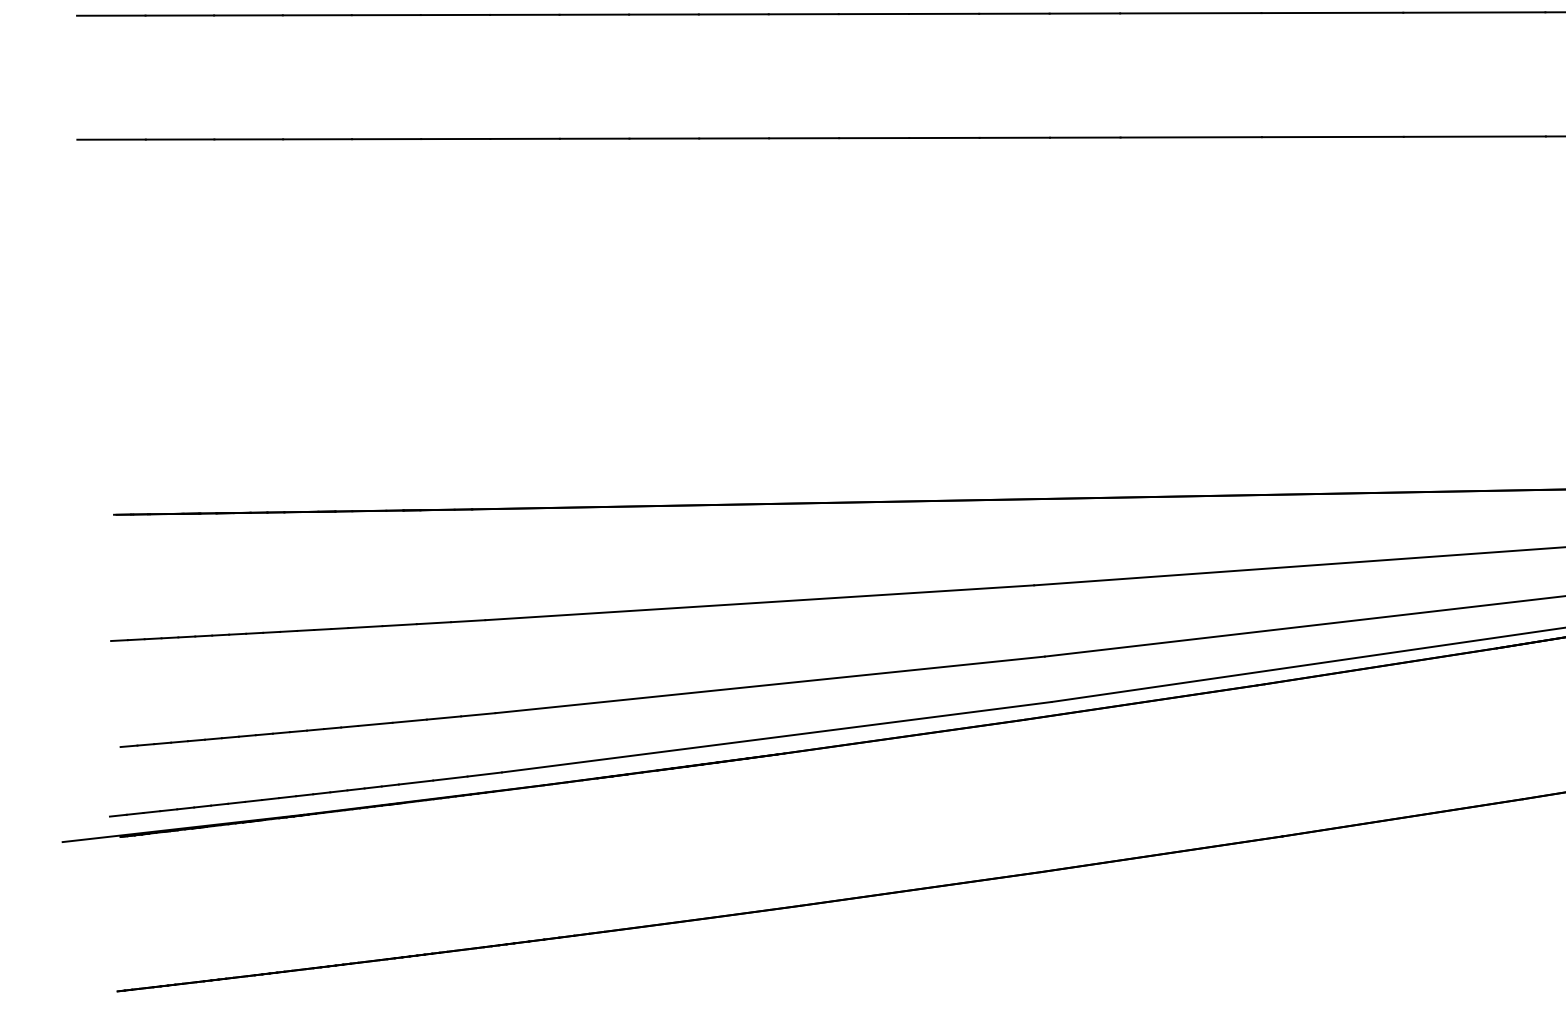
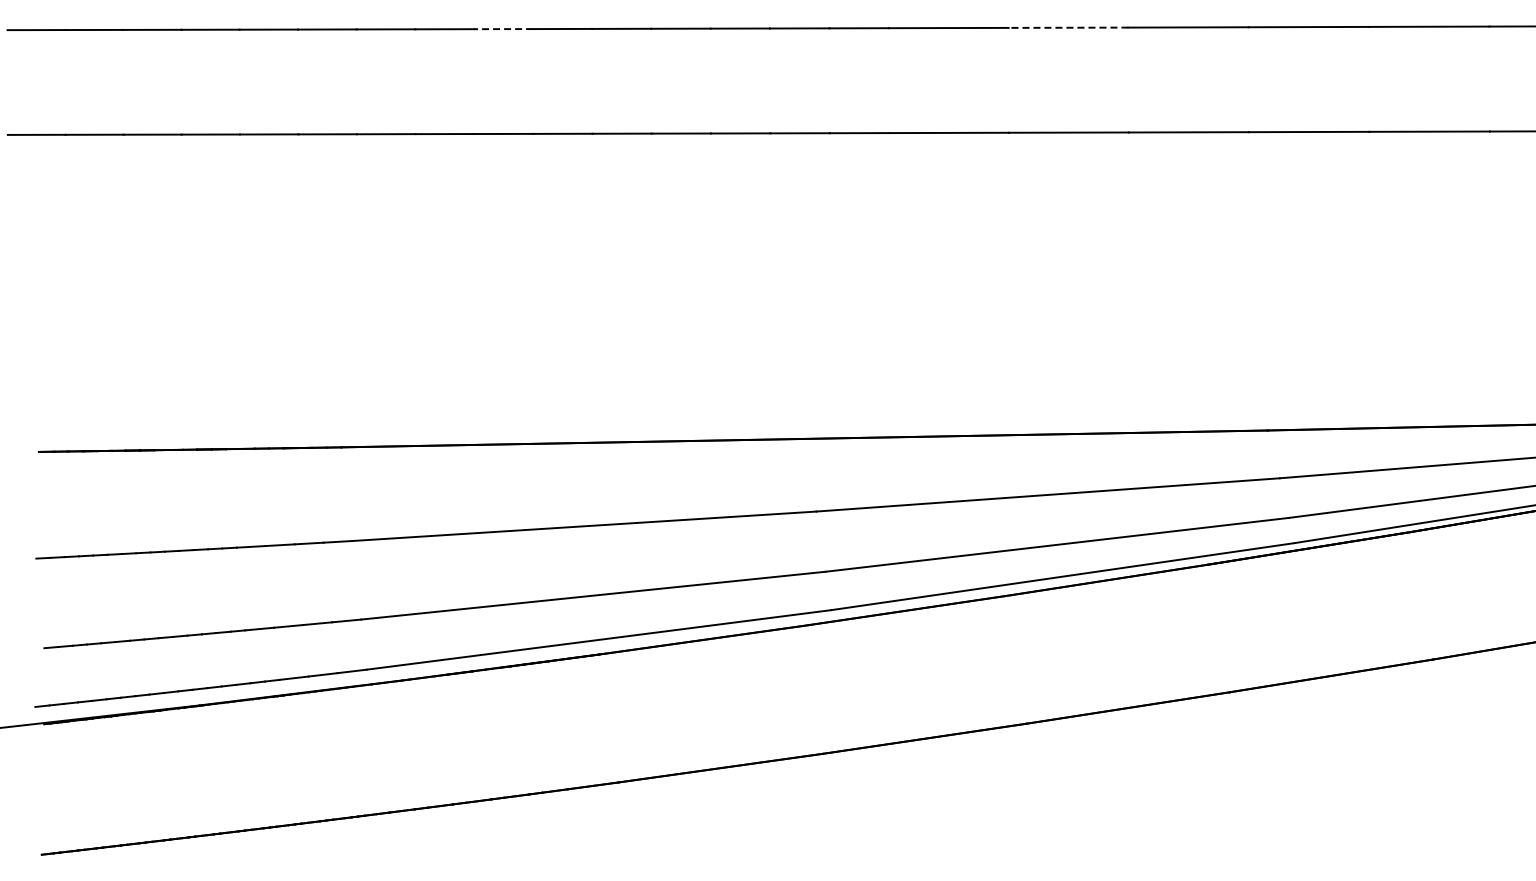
line: (1332, 12) -> (1068, 27), solid -> dashed
line: (663, 14) -> (503, 29), solid -> dashed

